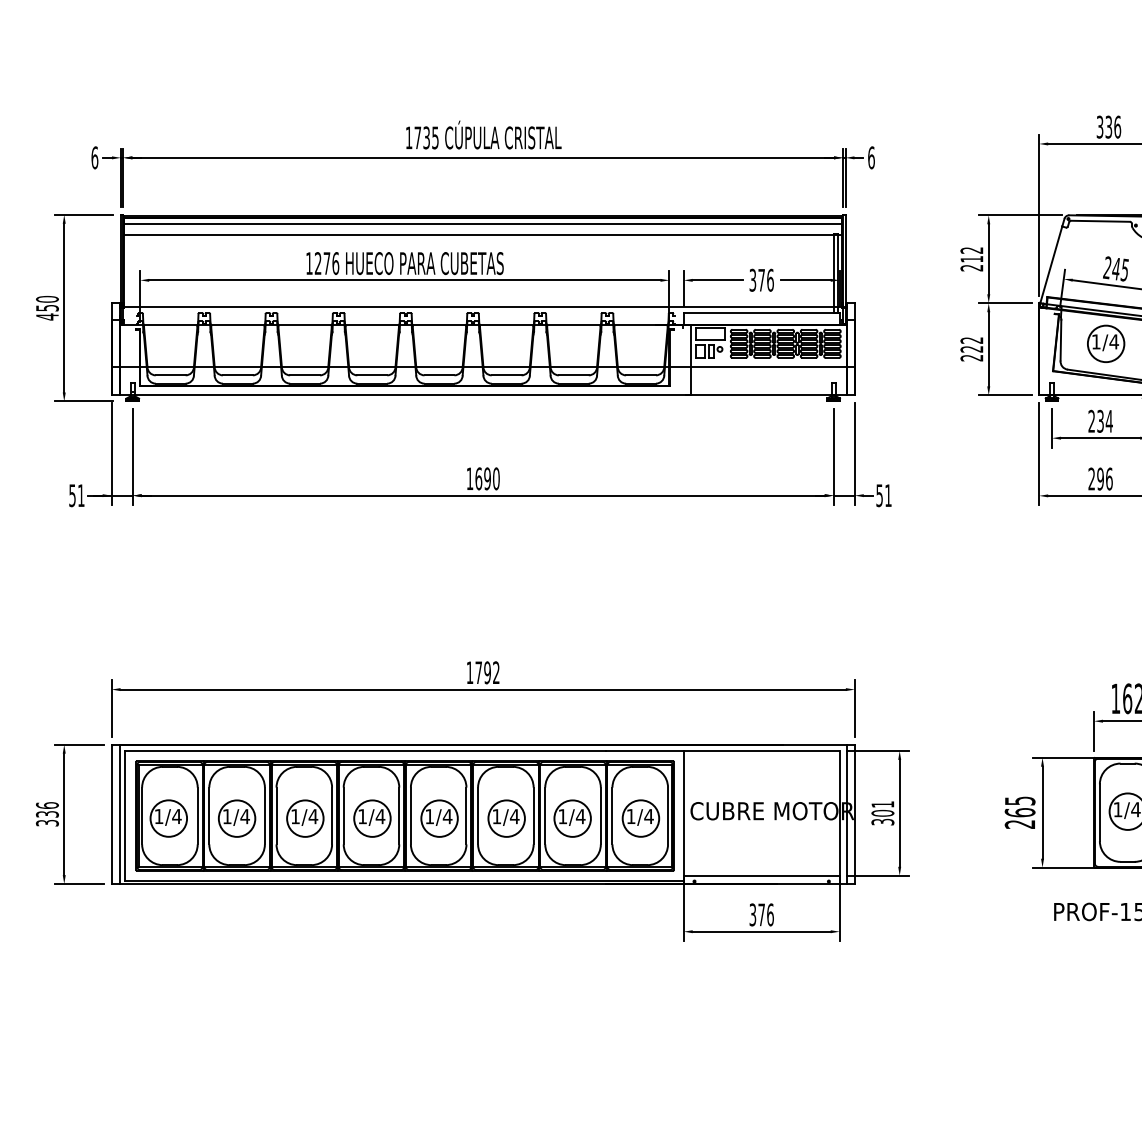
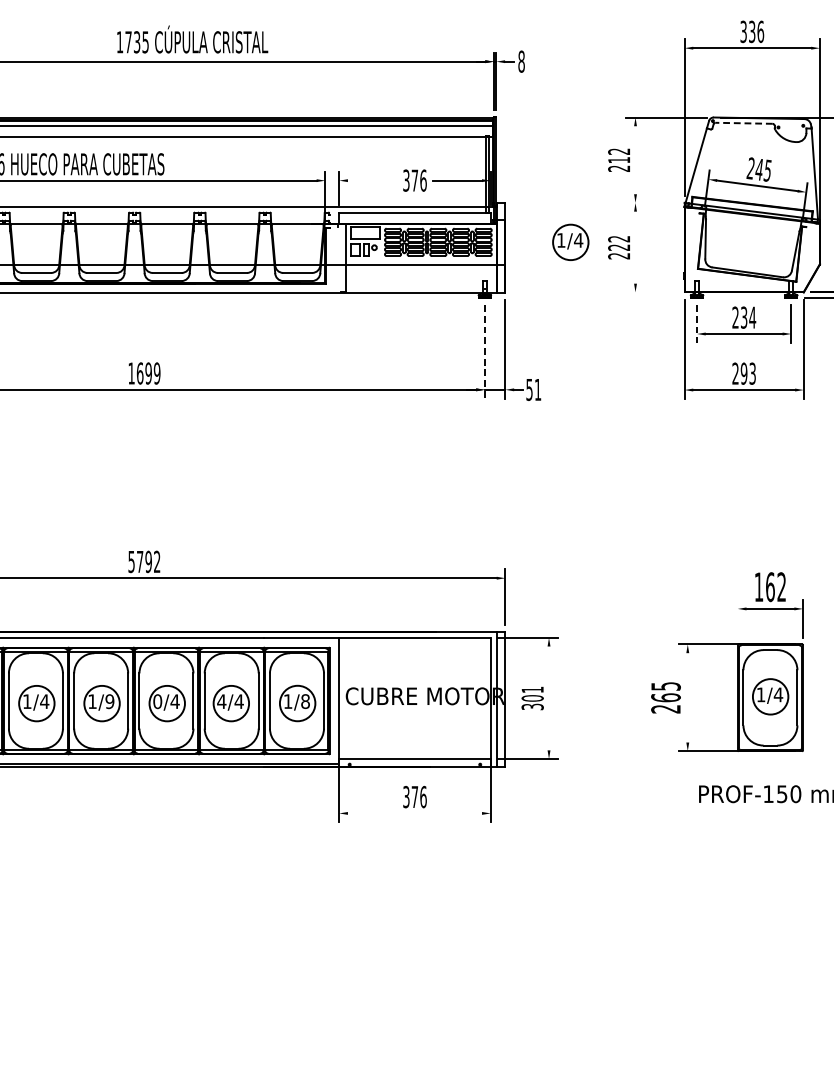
text: (483, 134) -> (192, 39), moved
text: (871, 157) -> (521, 61), 6 -> 8
line: (1100, 221) -> (744, 123), solid -> dashed
line: (988, 259) -> (635, 160), removed
line: (717, 280) -> (372, 180), removed
line: (1005, 303) -> (651, 203), removed
part: (1106, 343) -> (571, 242), moved
line: (988, 349) -> (635, 247), removed
line: (1005, 395) -> (651, 292), removed
line: (1052, 428) -> (697, 324), solid -> dashed
line: (833, 457) -> (484, 352), solid -> dashed
text: (496, 478) -> (157, 373), 1690 -> 1699
text: (1109, 478) -> (752, 373), 296 -> 293
text: (469, 672) -> (131, 561), 1792 -> 5792
line: (1094, 731) -> (738, 618), removed
line: (899, 812) -> (548, 697), removed
line: (1042, 812) -> (687, 697), removed
text: (447, 816) -> (109, 701), 1/4 -> 1/9
text: (496, 816) -> (157, 701), 1/4 -> 0/4
text: (562, 816) -> (221, 701), 1/4 -> 4/4
text: (648, 816) -> (305, 701), 1/4 -> 1/8
line: (761, 931) -> (414, 813), removed

